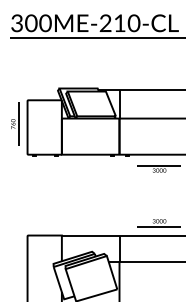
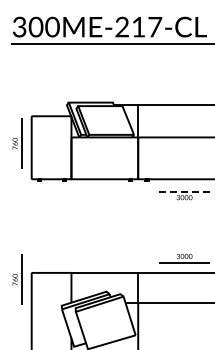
text: (133, 22) -> (154, 26), 300ME-210-CL -> 300ME-217-CL
line: (159, 165) -> (184, 191), solid -> dashed
part: (15, 241) -> (17, 279), added

